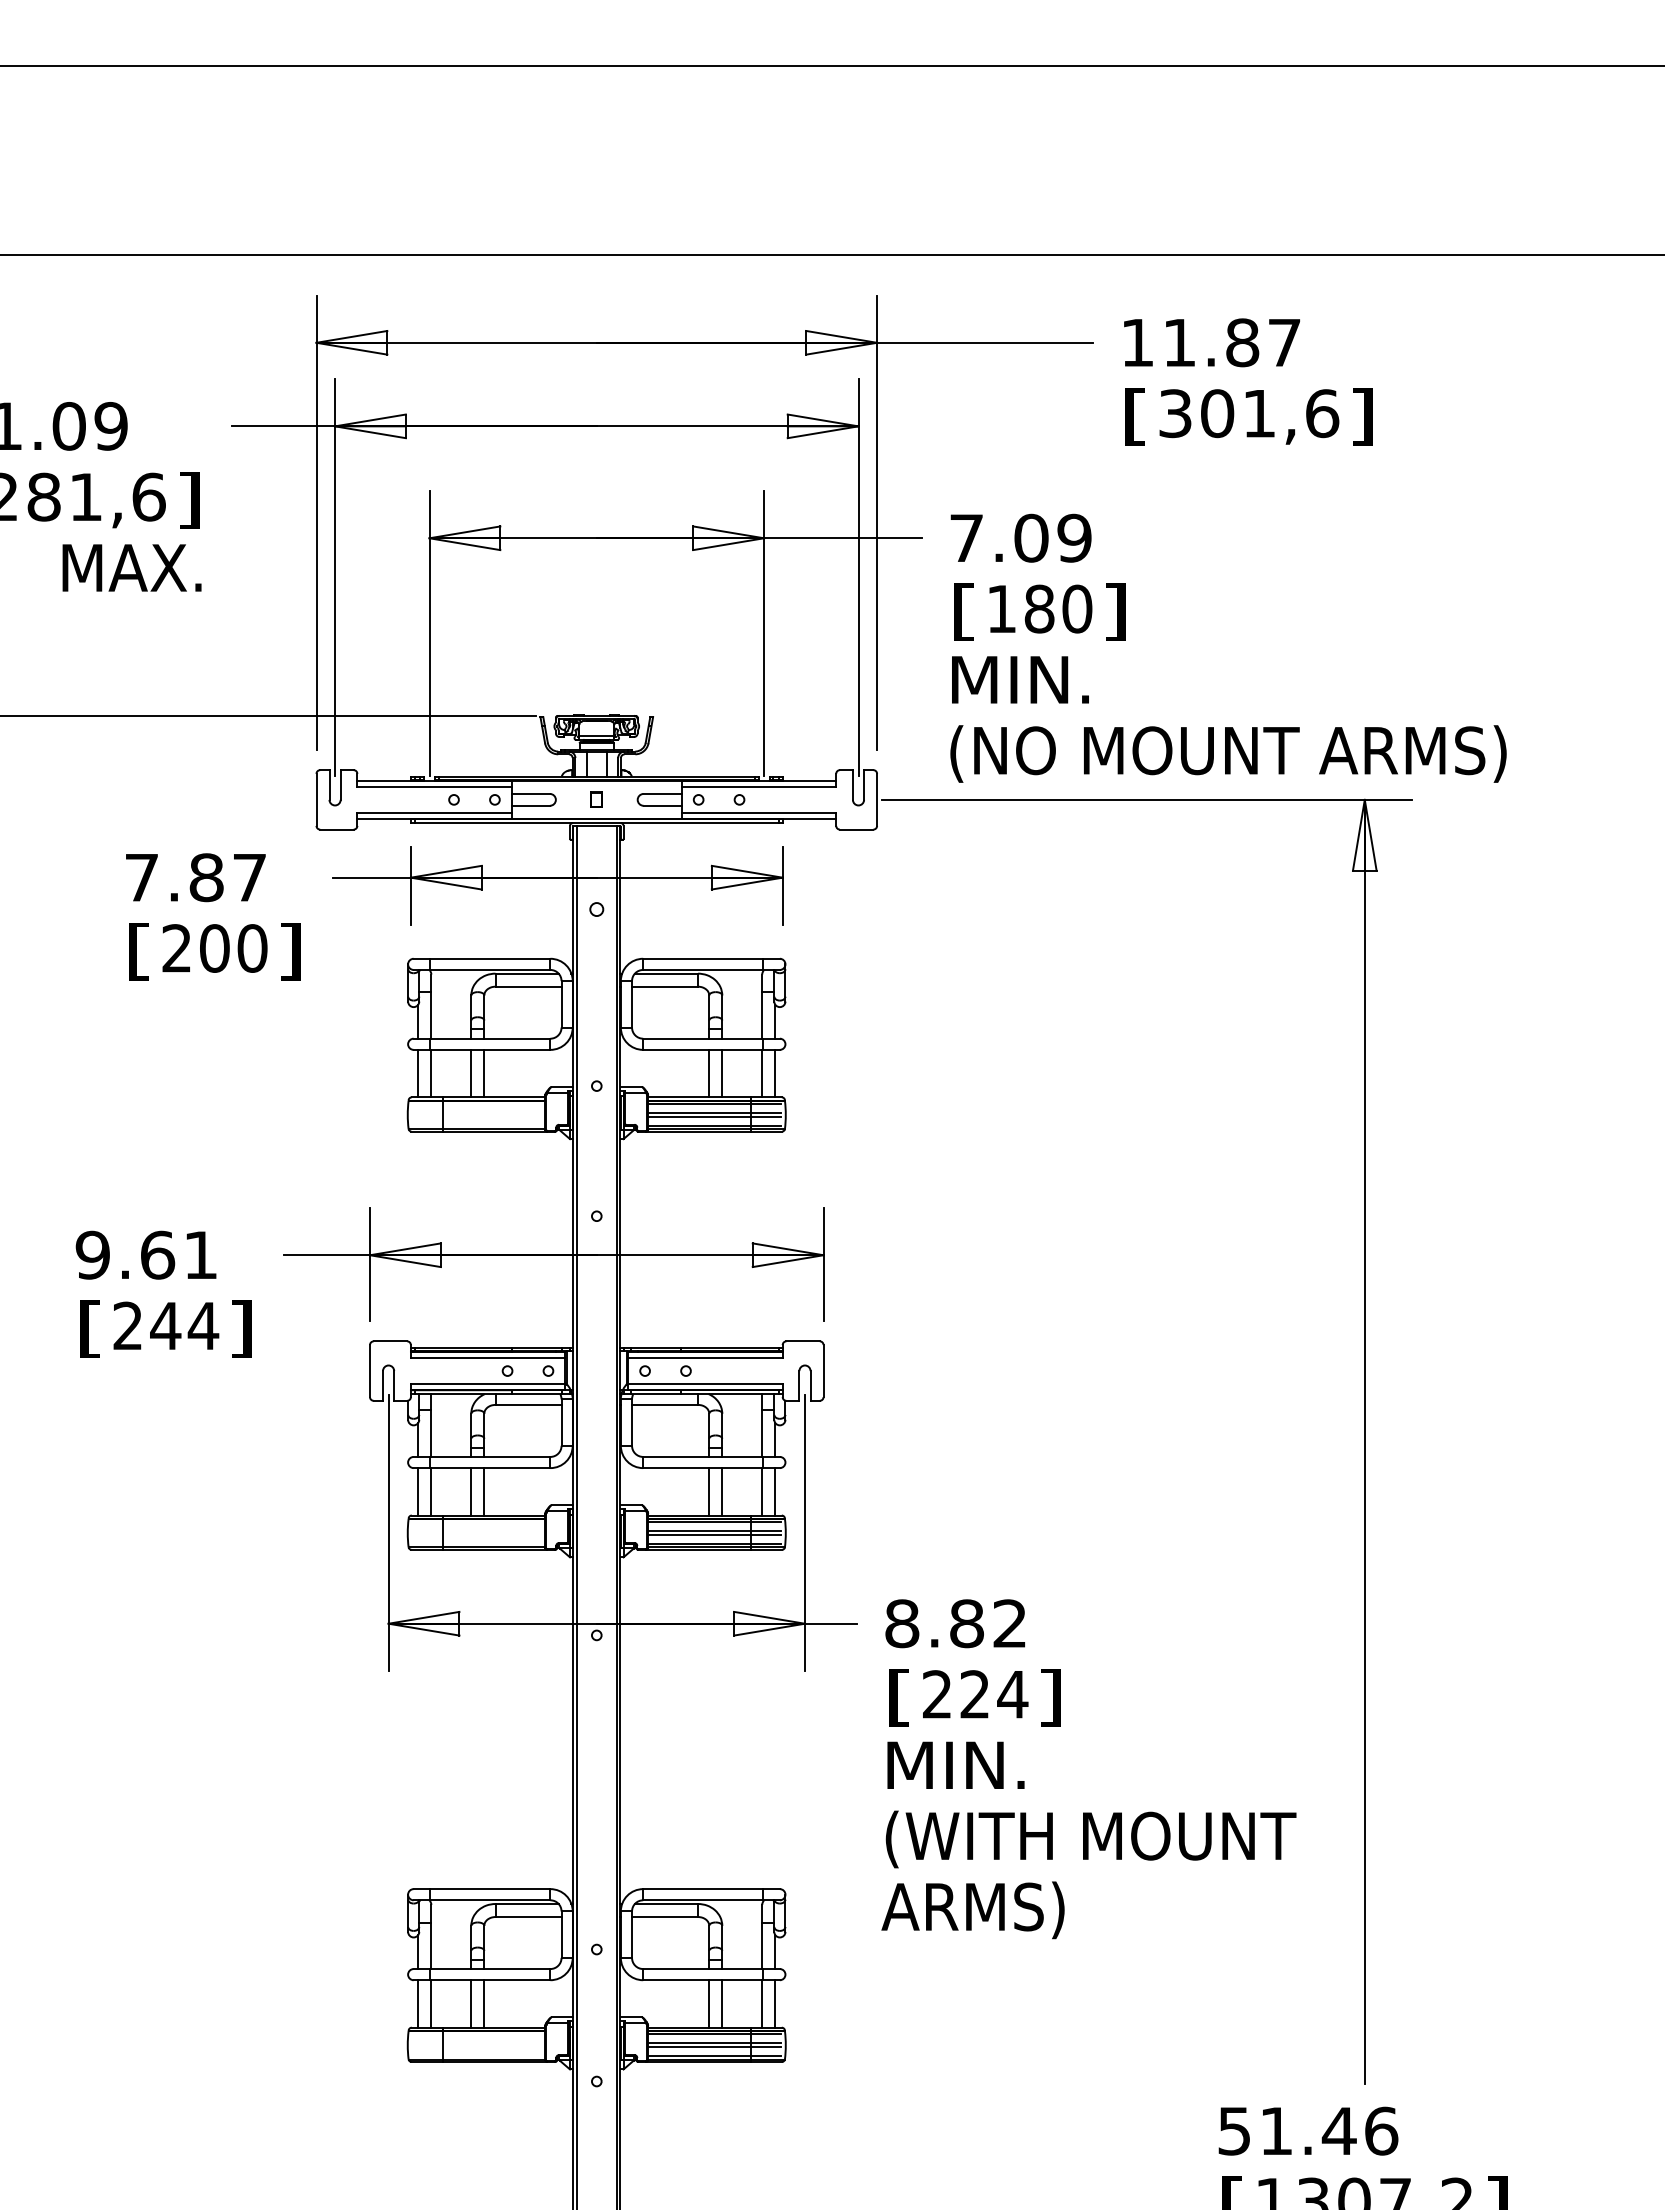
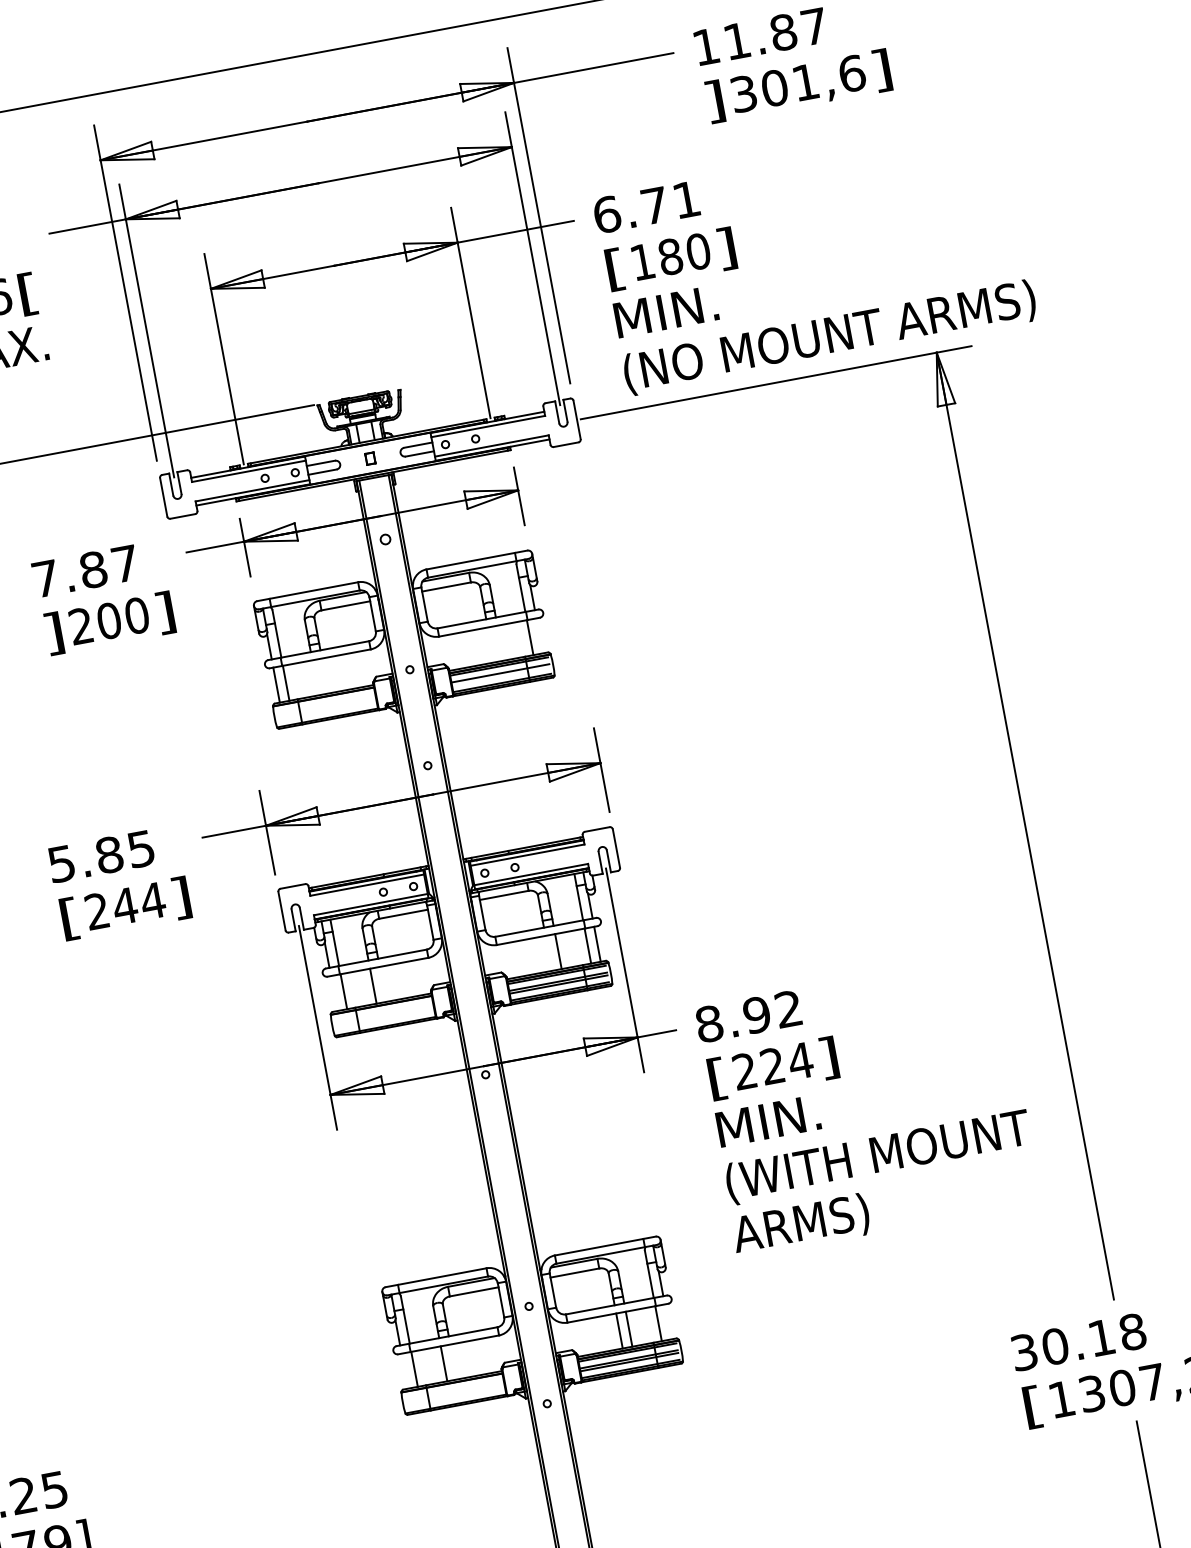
text: (1135, 416) -> (714, 101), [ -> ]
text: (188, 500) -> (28, 294), ] -> [
text: (1020, 537) -> (646, 206), 7.09 -> 6.71
text: (139, 951) -> (54, 633), [ -> ]
line: (471, 1073) -> (315, 677), removed
line: (484, 1073) -> (325, 675), removed
line: (709, 1073) -> (491, 644), removed
line: (722, 1073) -> (500, 643), removed
line: (775, 1073) -> (539, 635), removed
line: (714, 1116) -> (500, 675), removed
text: (145, 1254) -> (100, 856), 9.61 -> 5.85
line: (418, 1491) -> (334, 993), removed
line: (484, 1491) -> (383, 984), removed
line: (709, 1491) -> (548, 953), removed
text: (966, 1623) -> (756, 1014), 8.82 -> 8.92
line: (418, 2003) -> (405, 1370), removed
line: (484, 2003) -> (453, 1361), removed
line: (775, 2003) -> (668, 1321), removed
text: (1308, 2130) -> (1078, 1341), 51.46 -> 30.18

